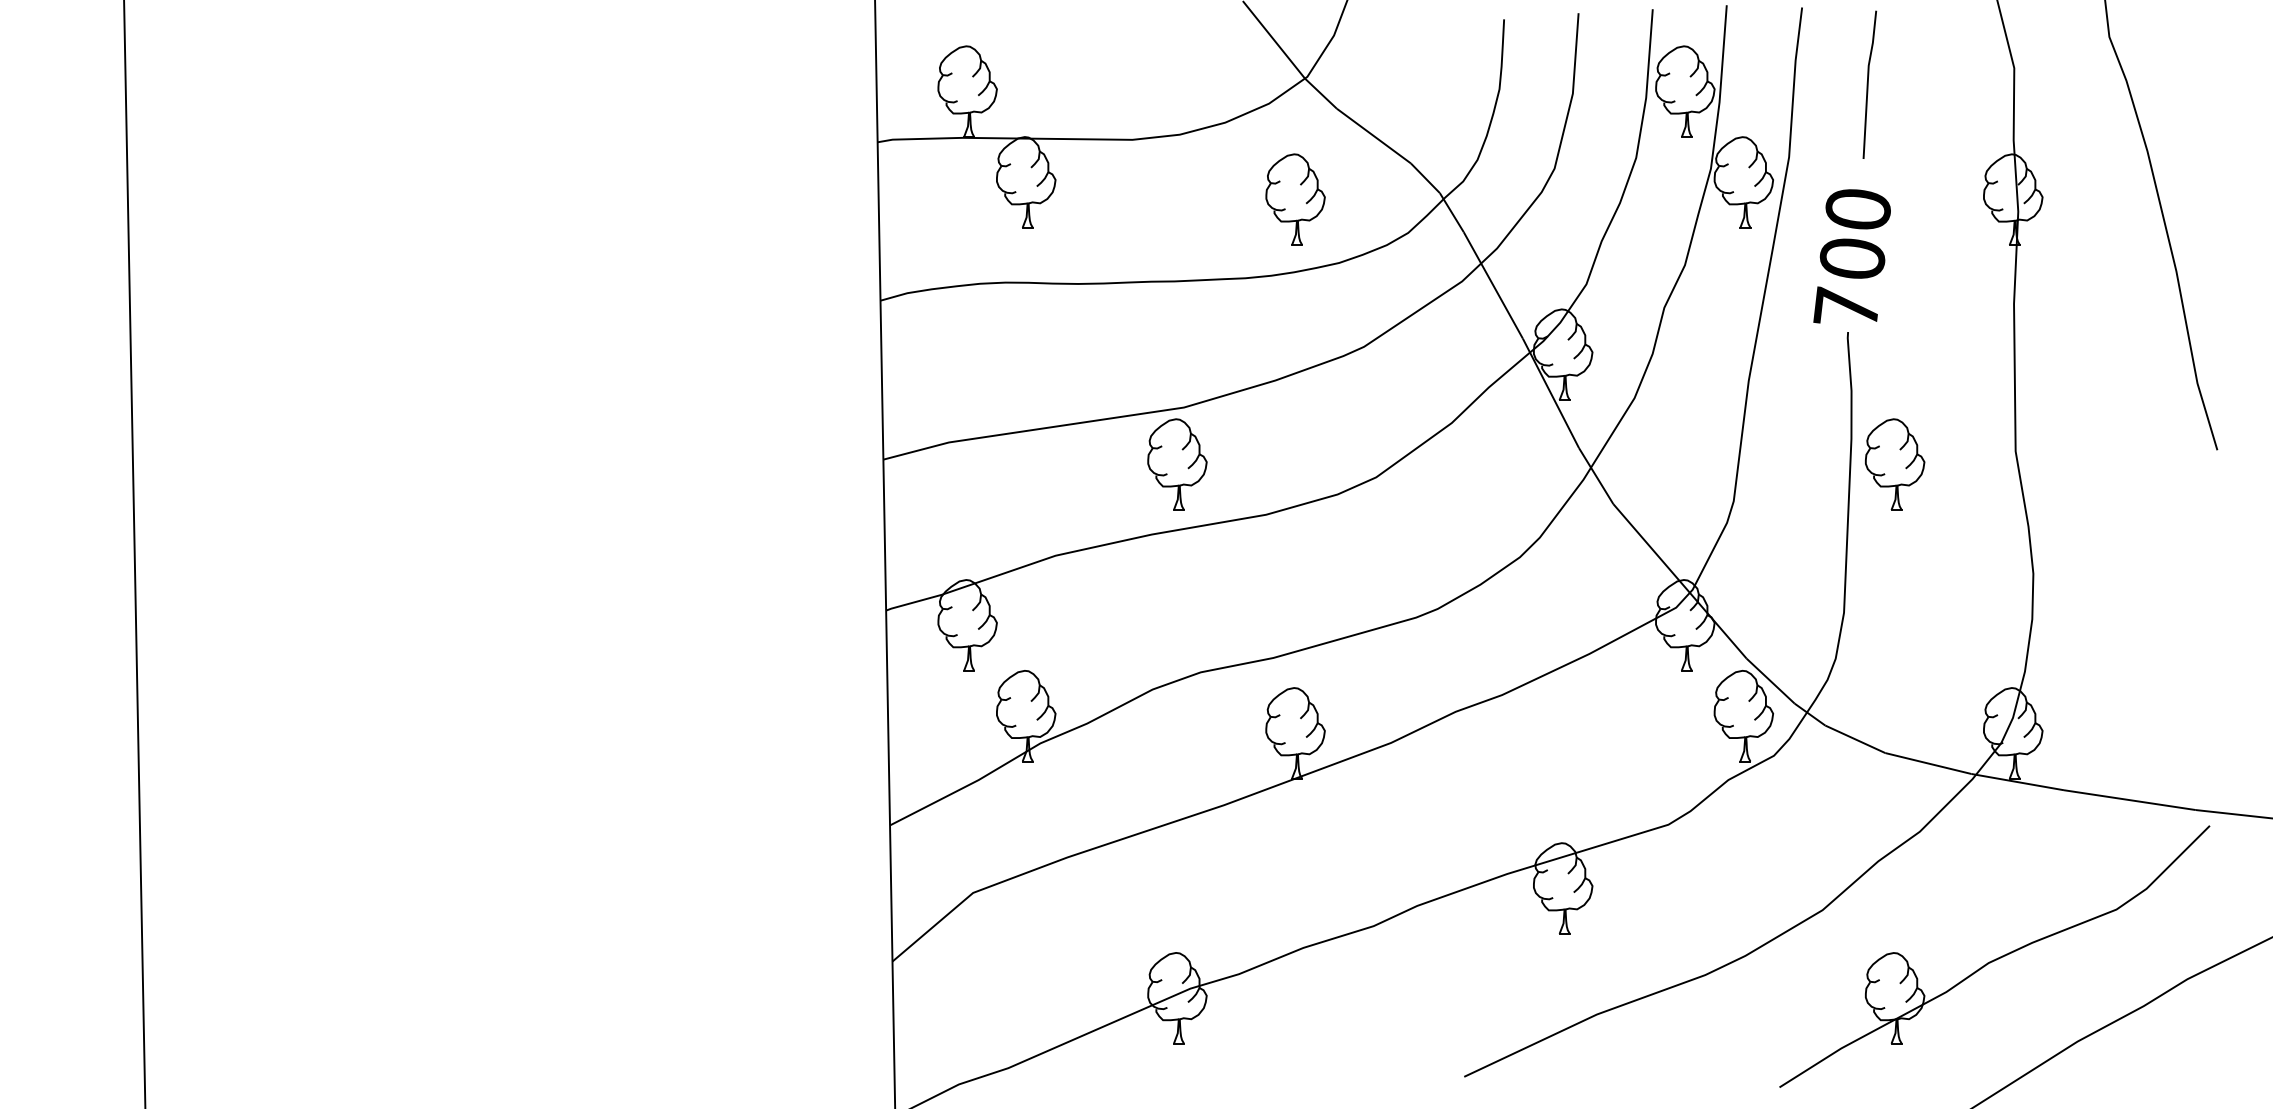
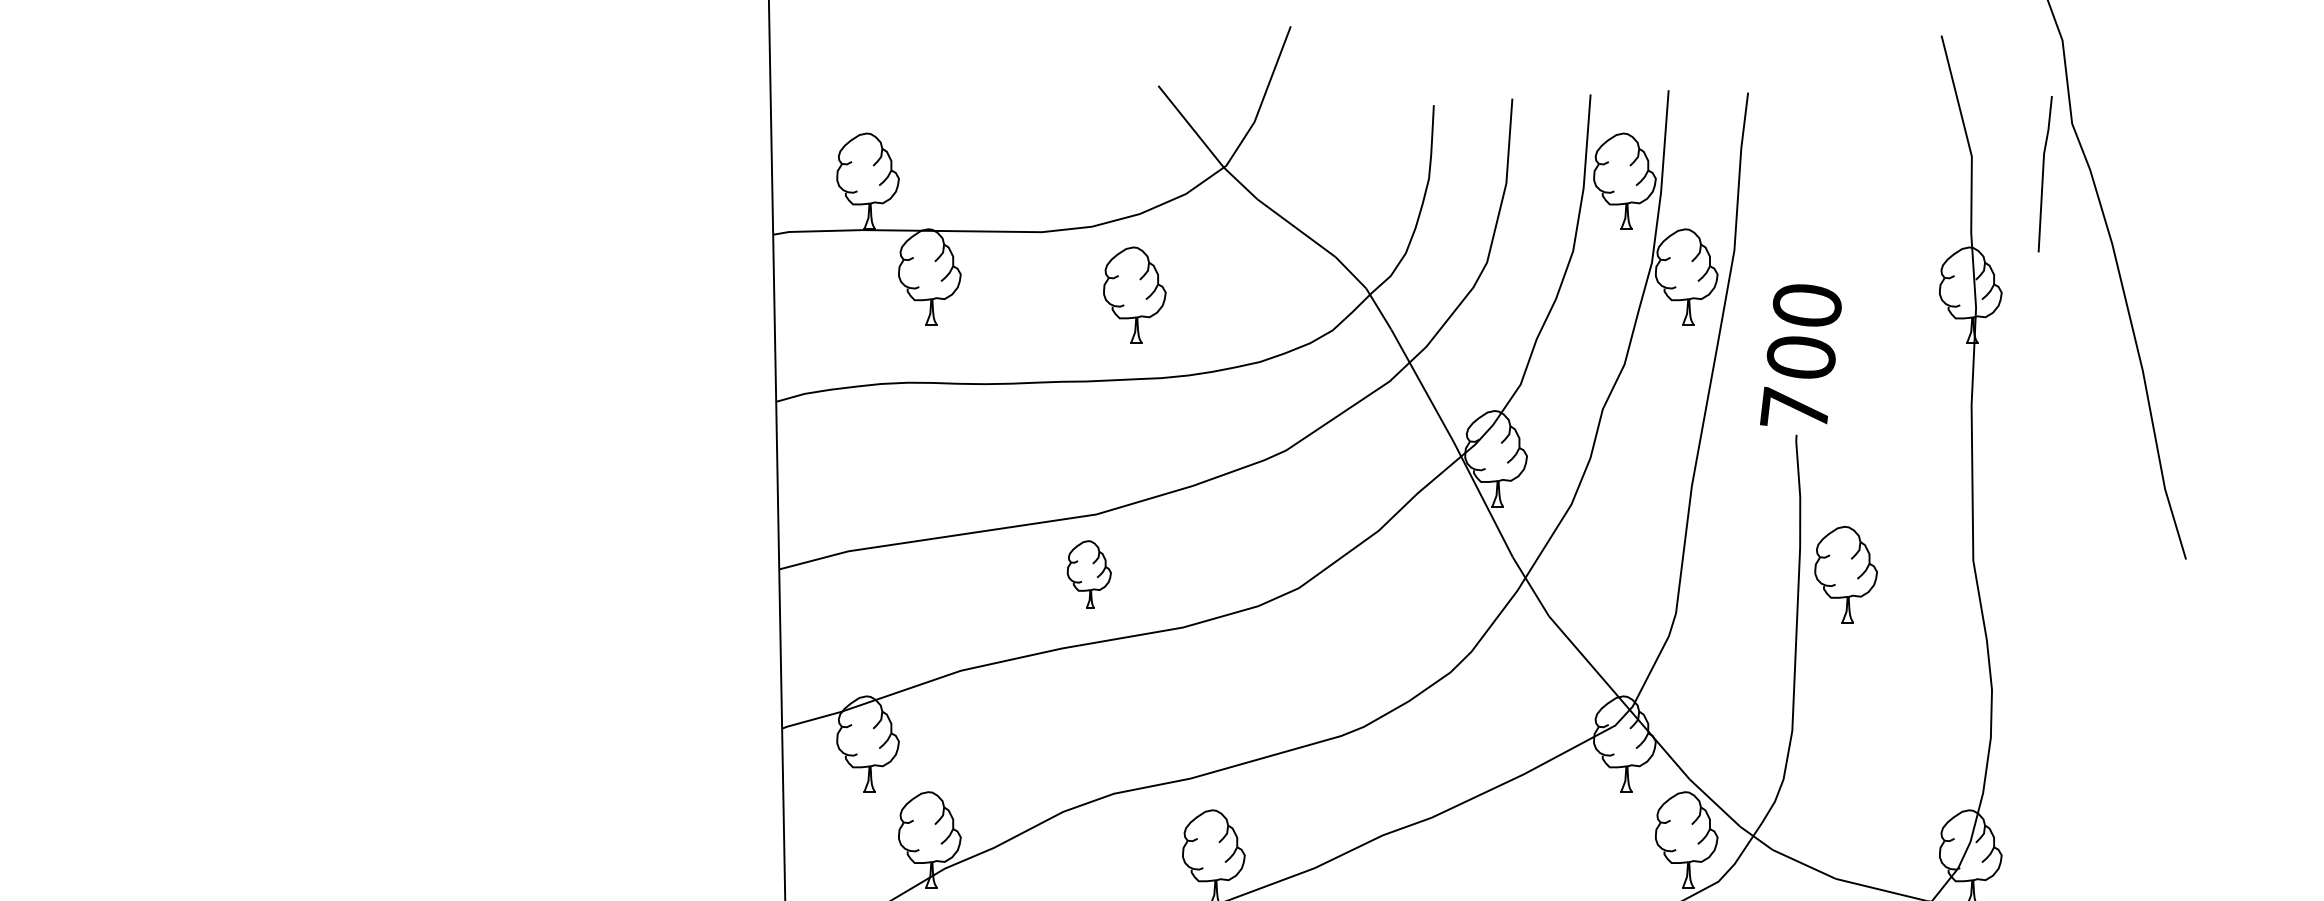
line: (1868, 84) -> (2043, 173), moved
part: (1295, 199) -> (1134, 295), moved
part: (1177, 464) -> (1089, 574), size x0.7

